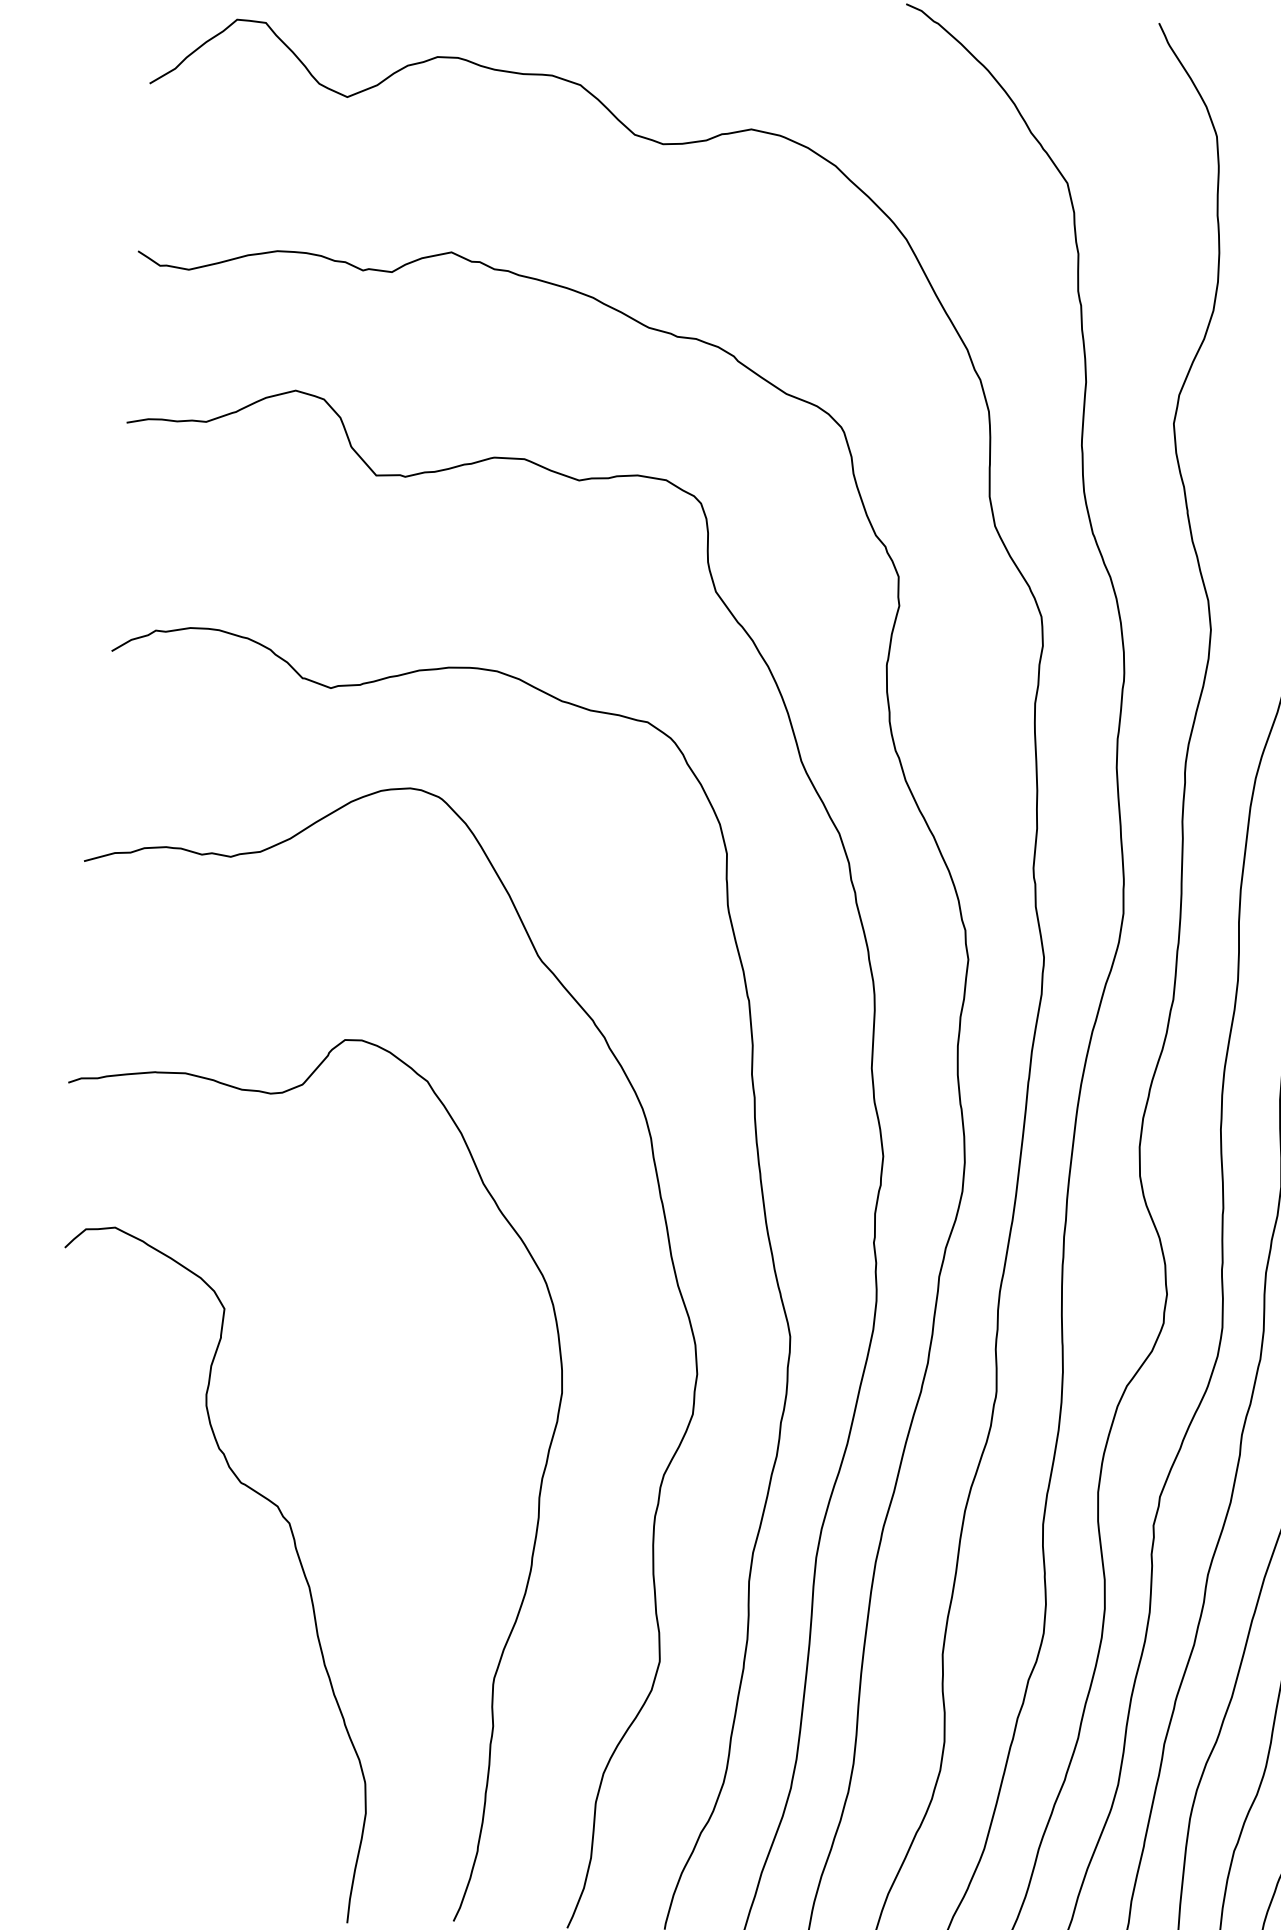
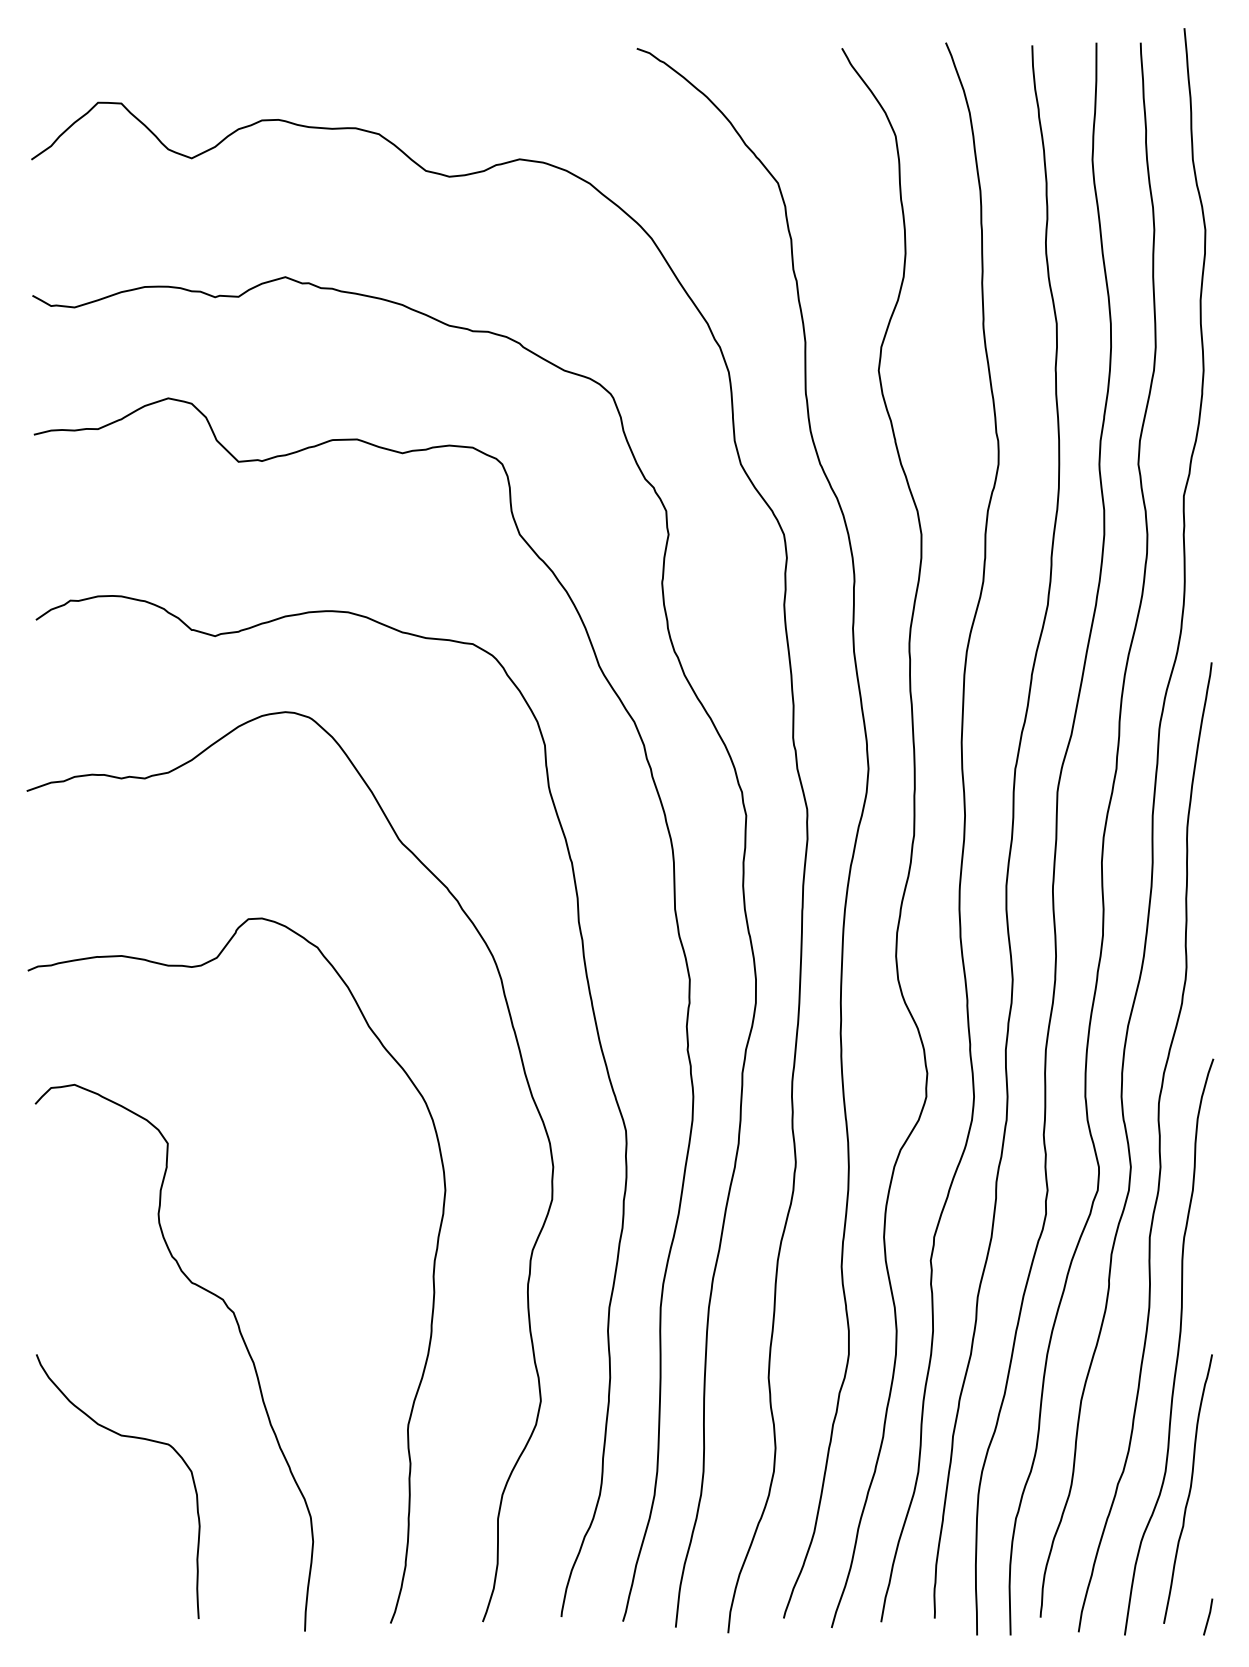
curve: (145, 1667) -> (126, 1437), added

